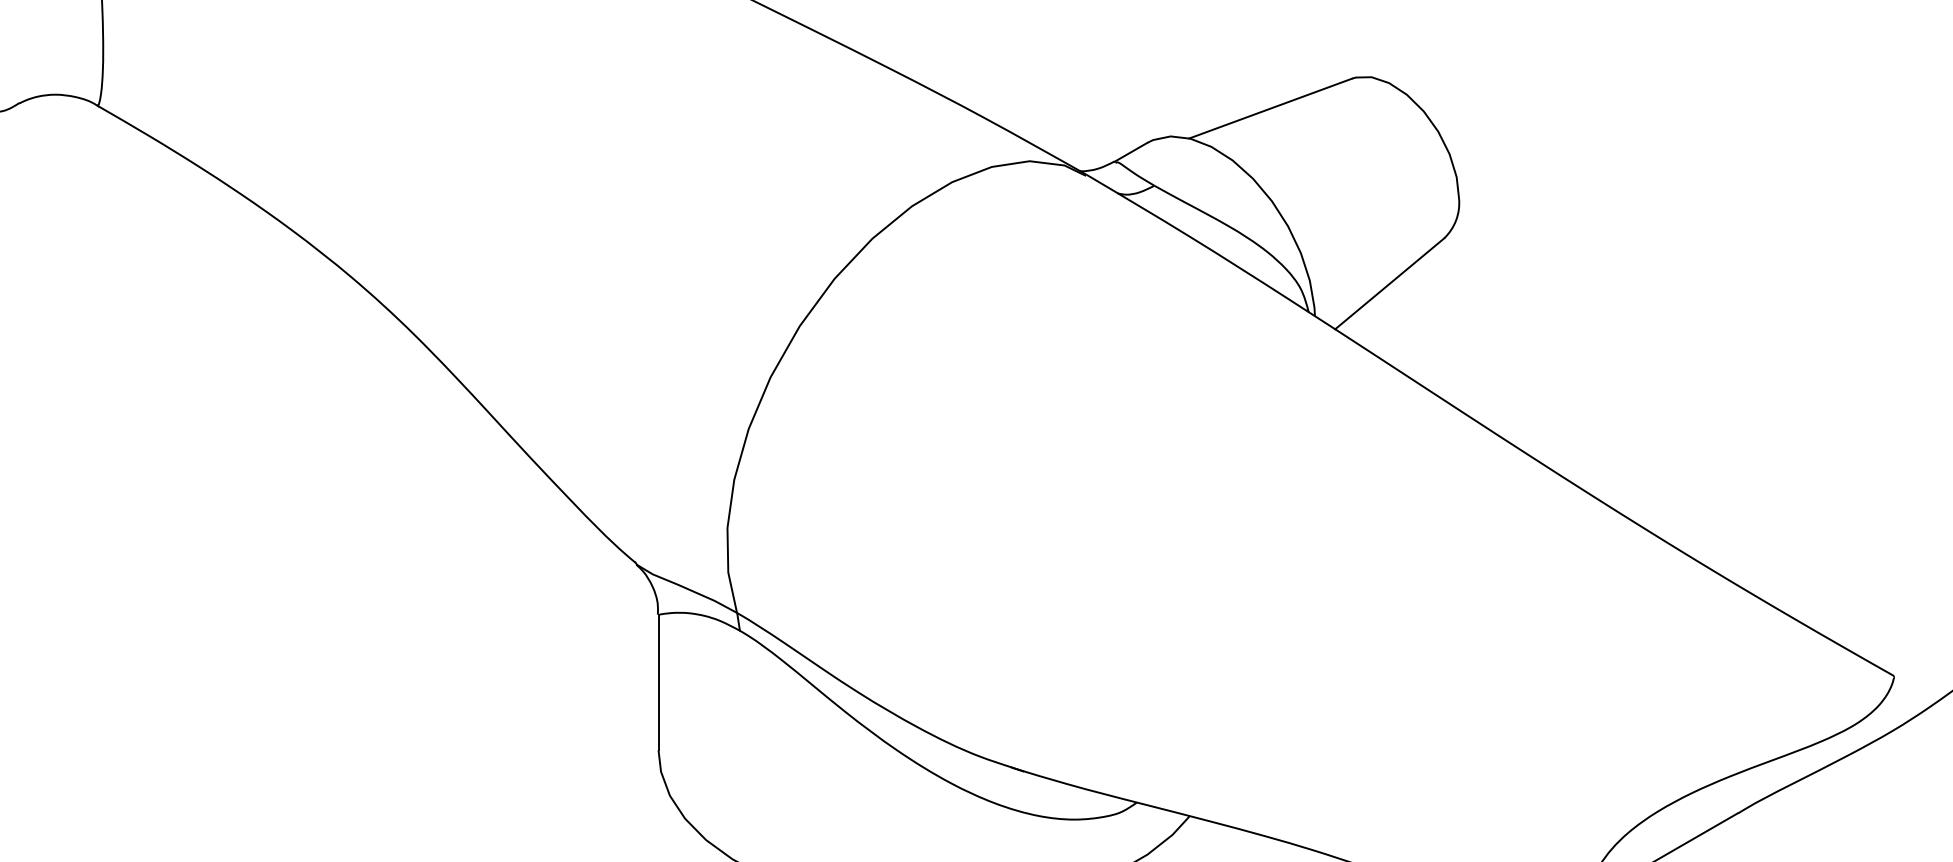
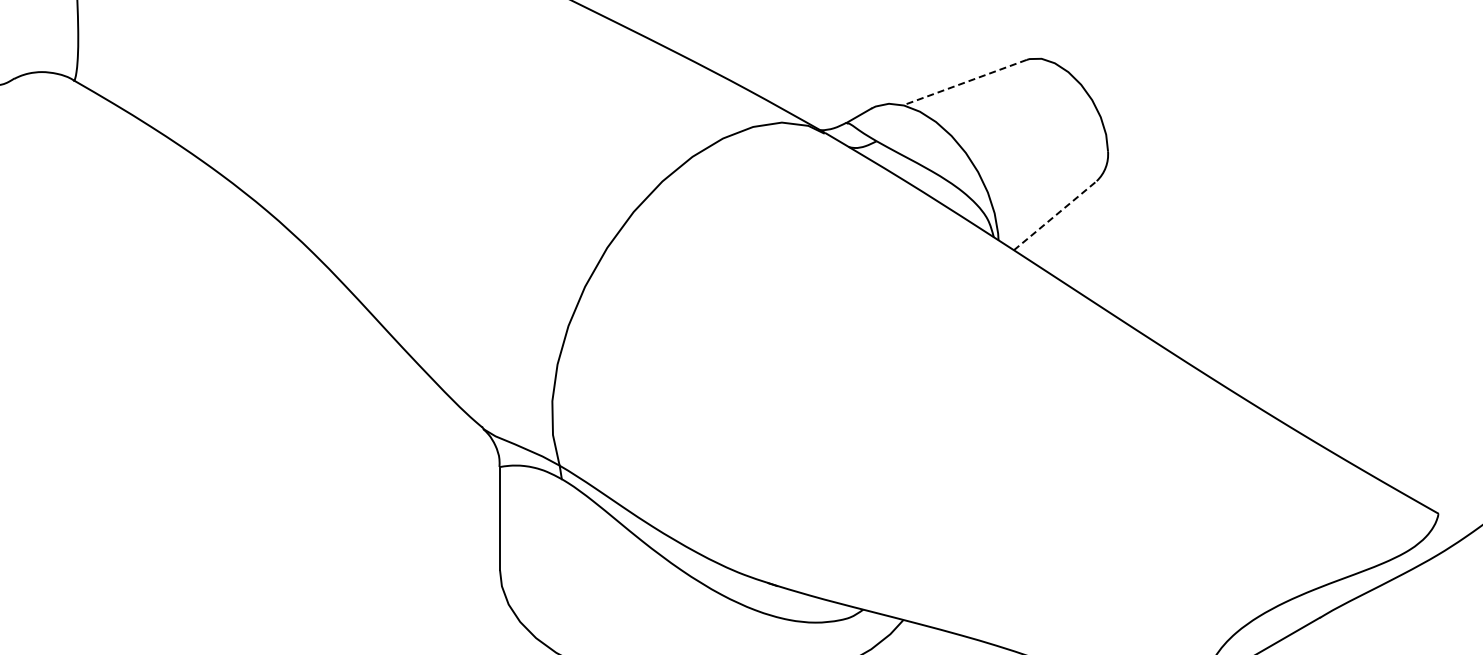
line: (1270, 108) -> (964, 82), solid -> dashed
line: (1389, 283) -> (1055, 215), solid -> dashed

